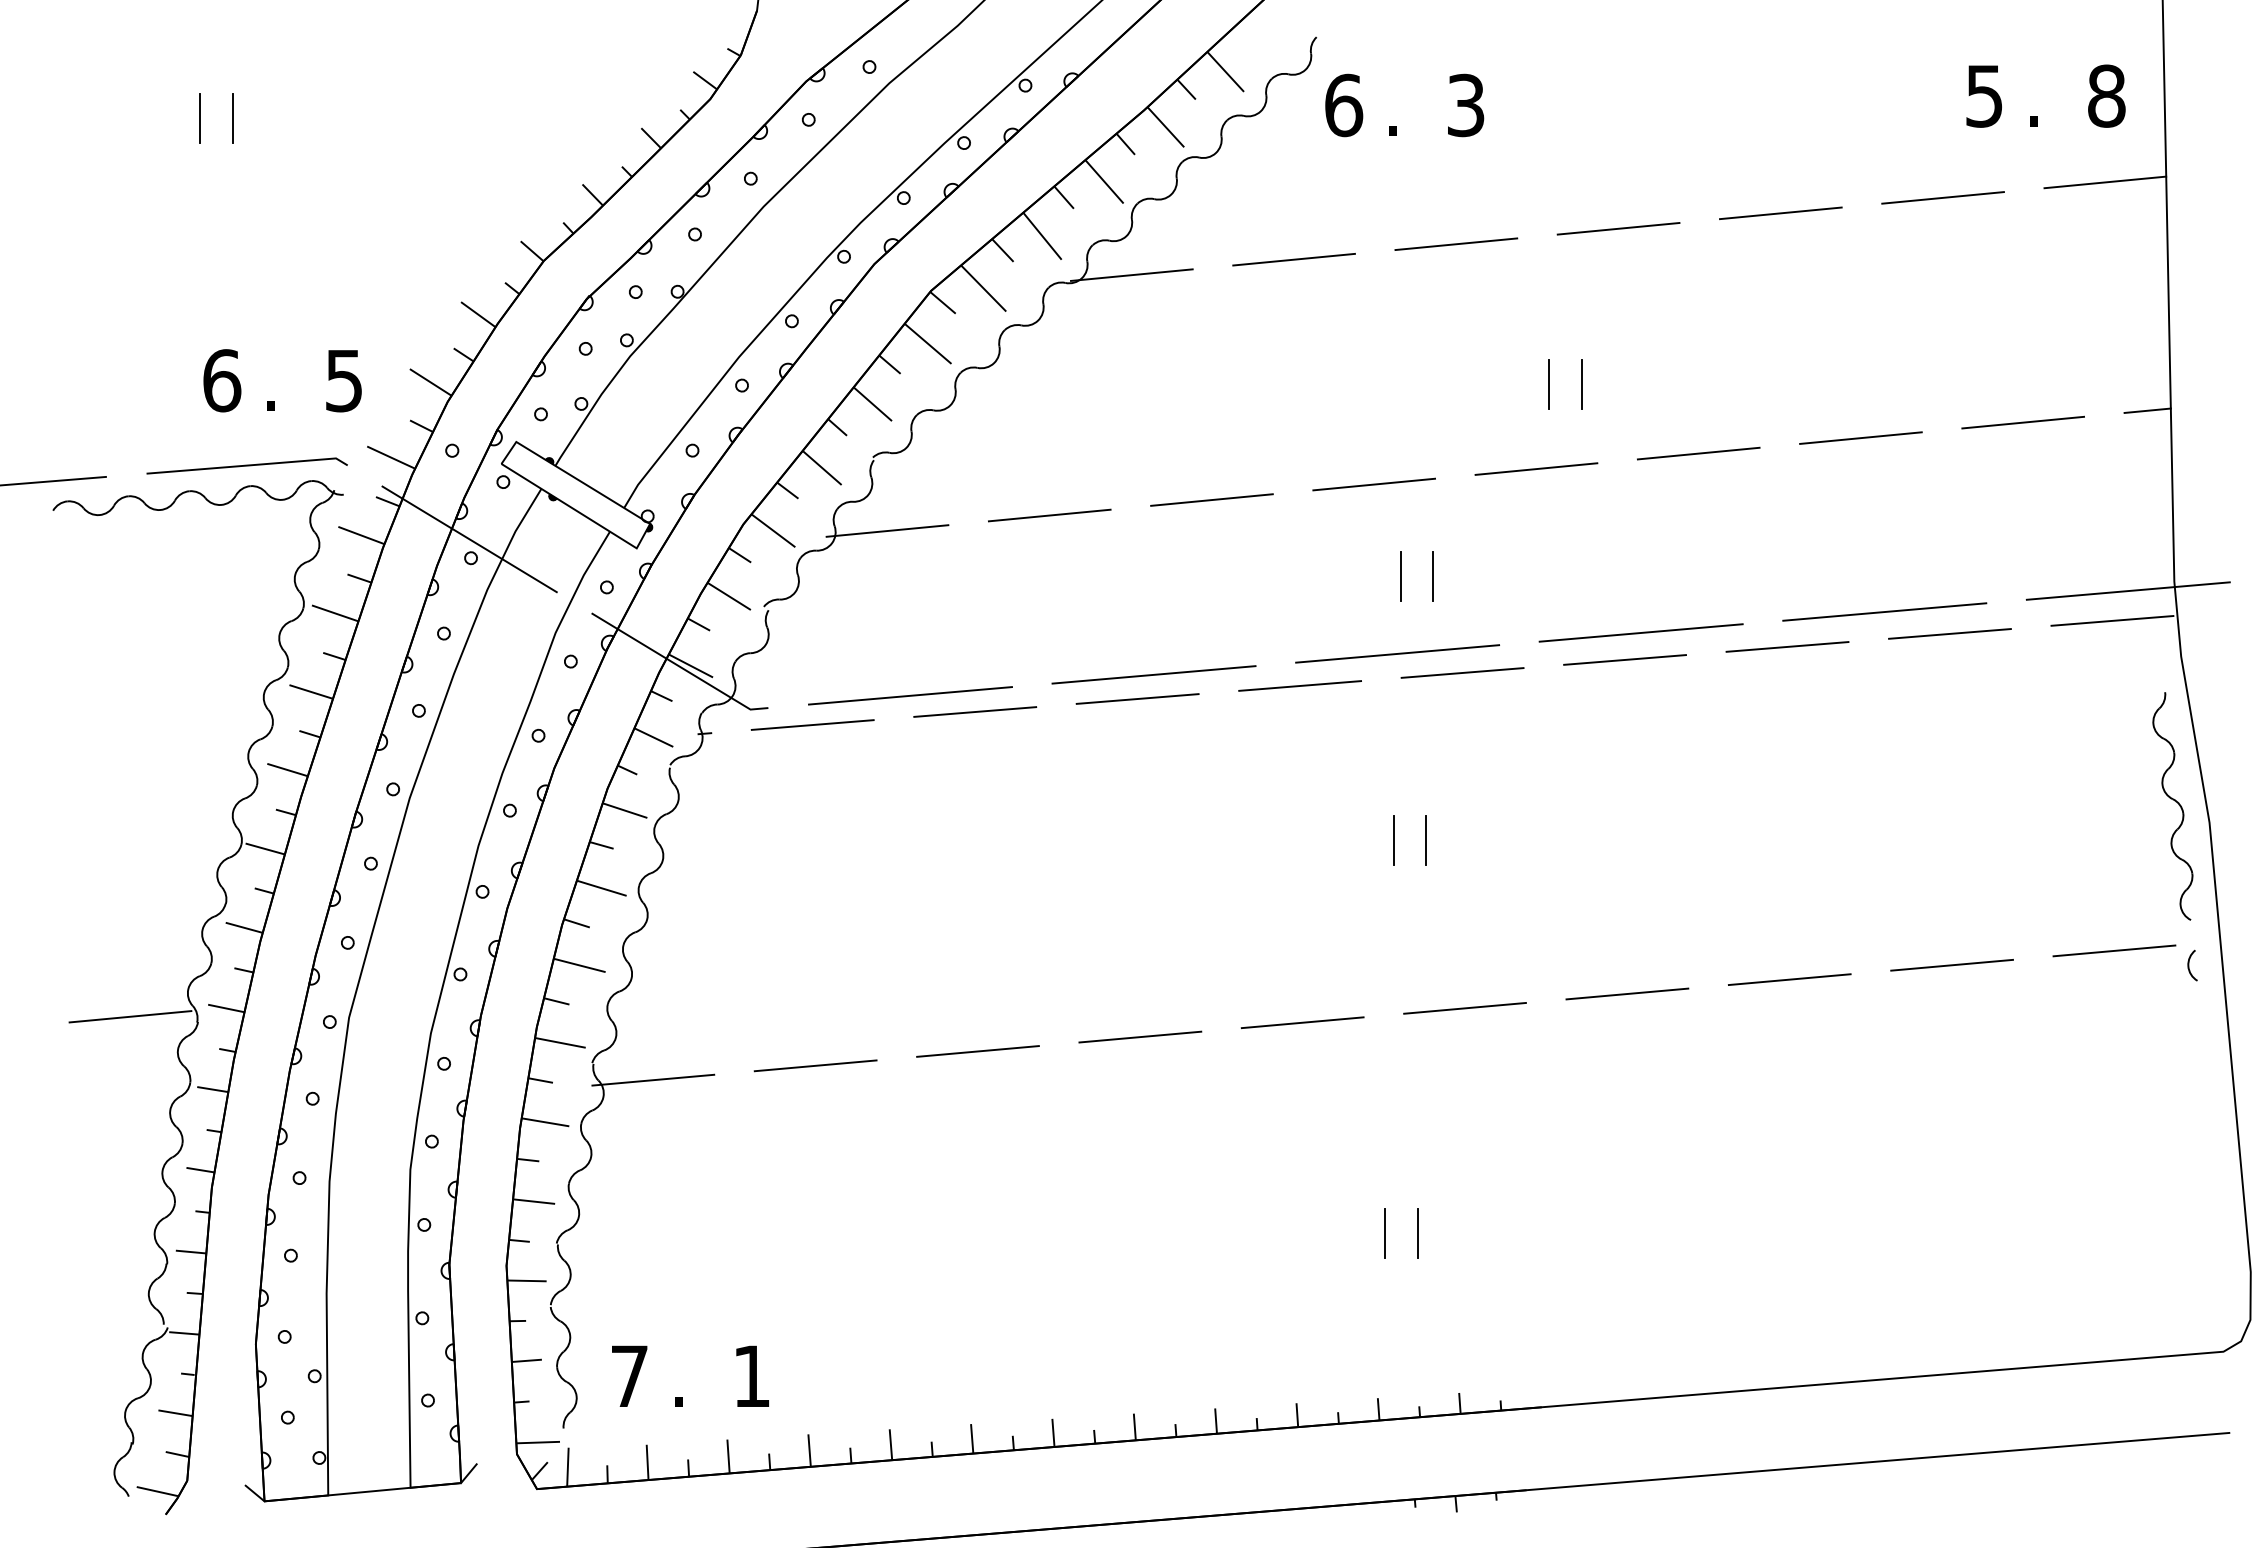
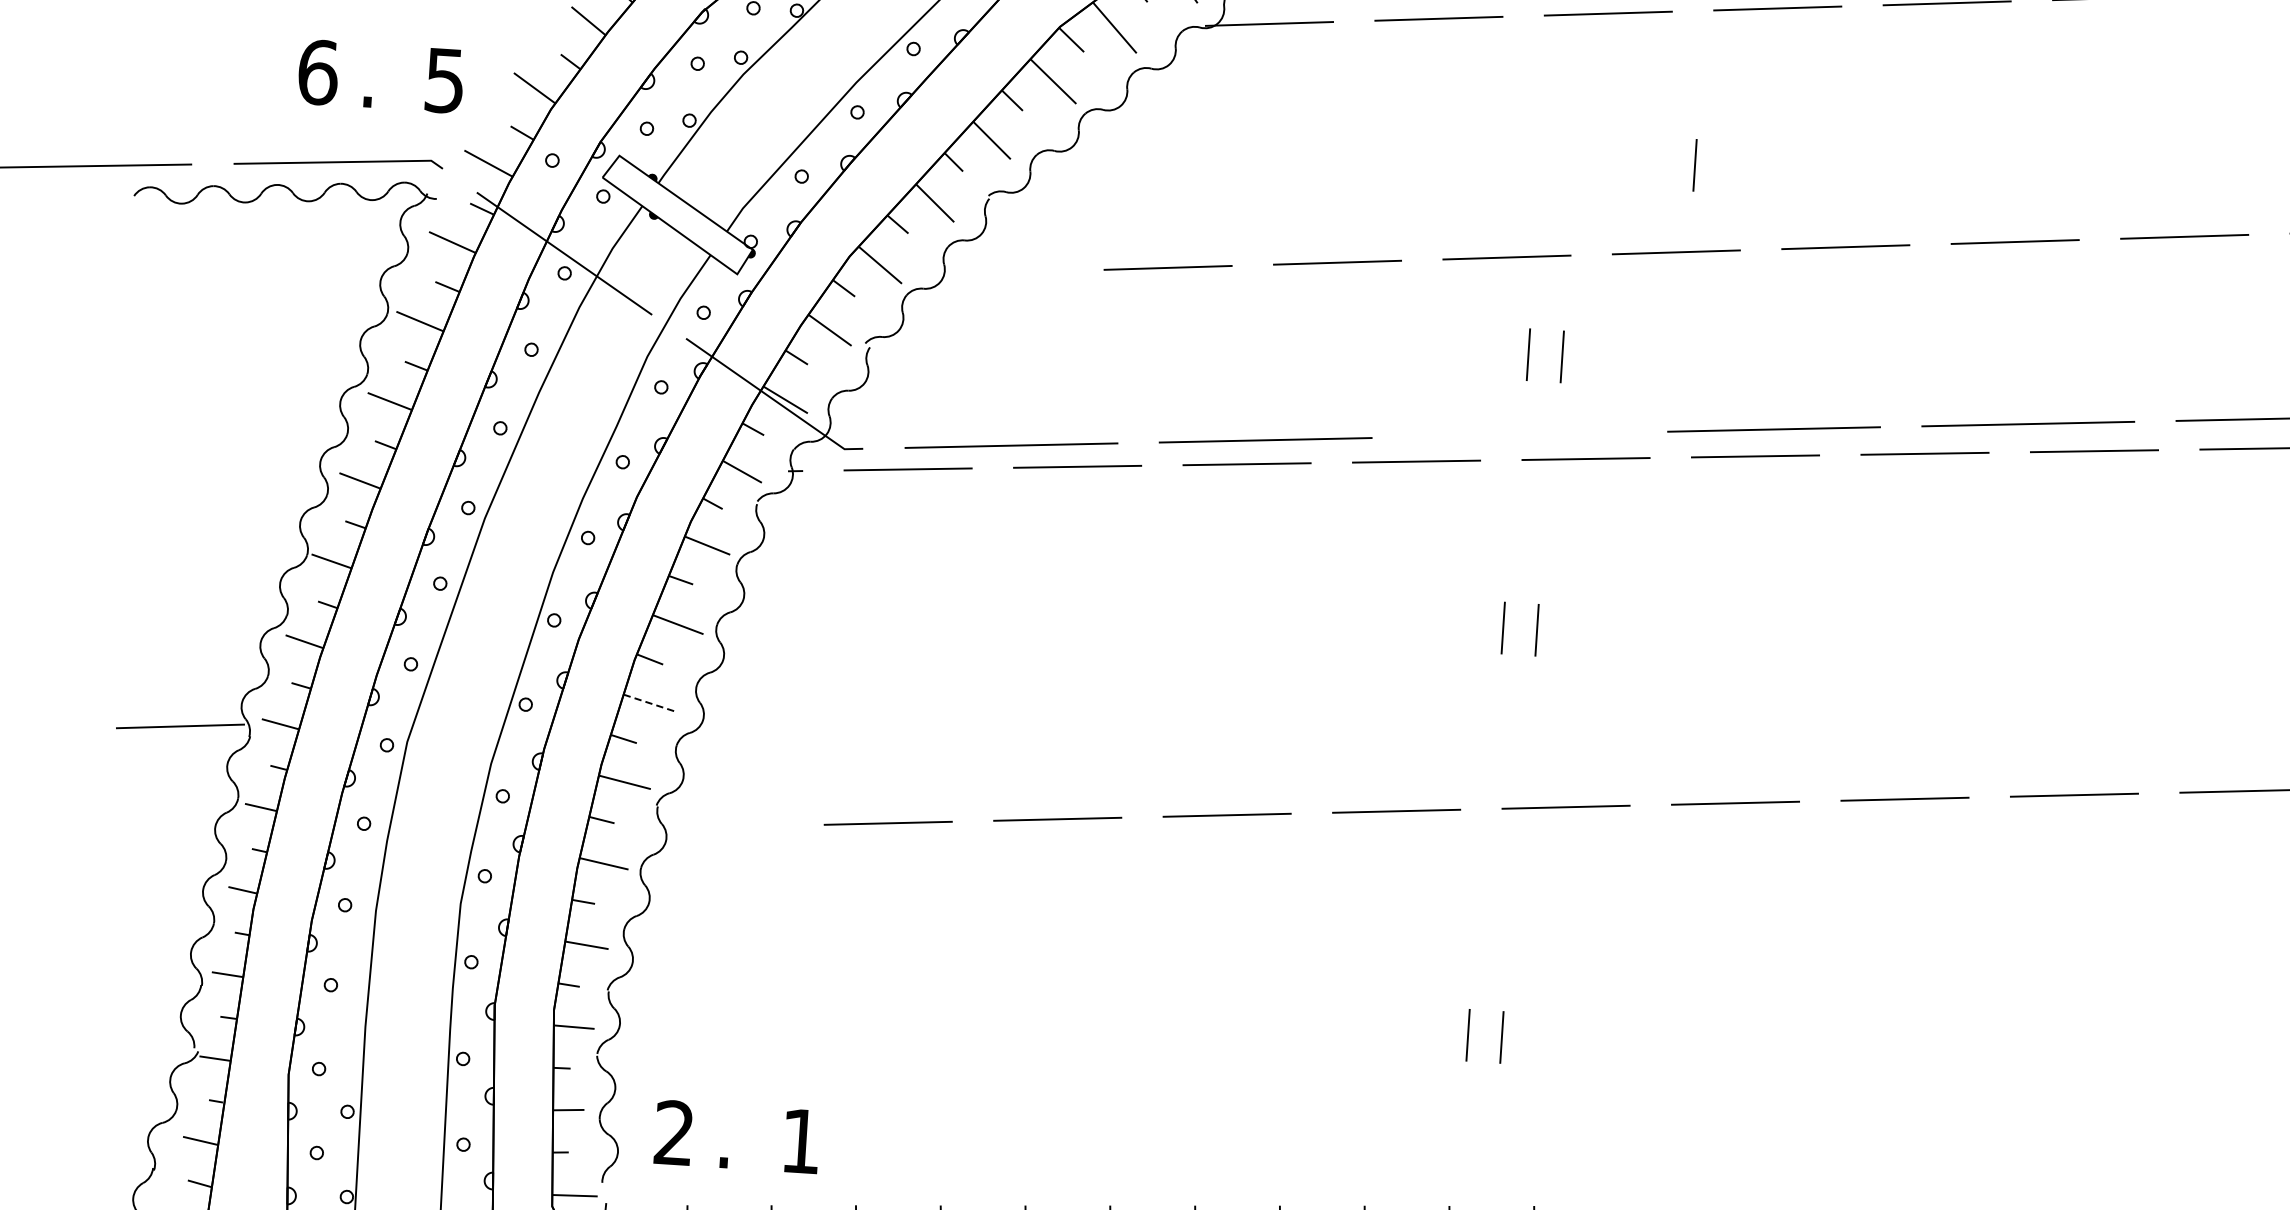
line: (1581, 383) -> (1728, 166), removed
line: (887, 530) -> (998, 272), removed
line: (1397, 653) -> (1519, 434), removed
line: (579, 965) -> (649, 703), solid -> dashed
line: (653, 1079) -> (719, 826), removed
text: (629, 1375) -> (674, 1132), 7 -> 2

